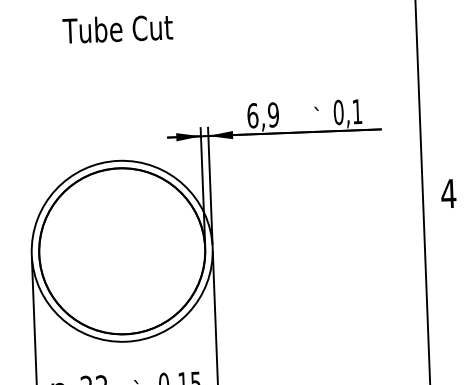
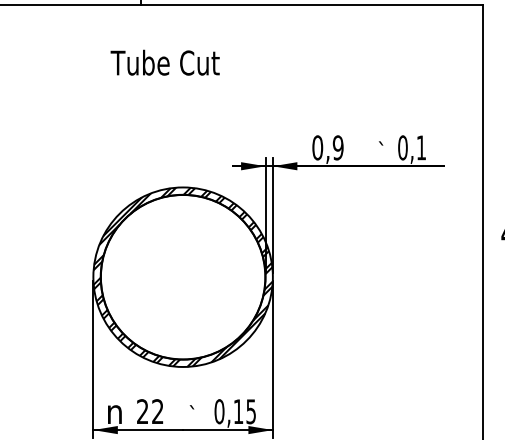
text: (117, 28) -> (164, 62), moved
text: (252, 115) -> (317, 147), 6,9 -> 0,9
hatch: (121, 250) -> (182, 276), added

